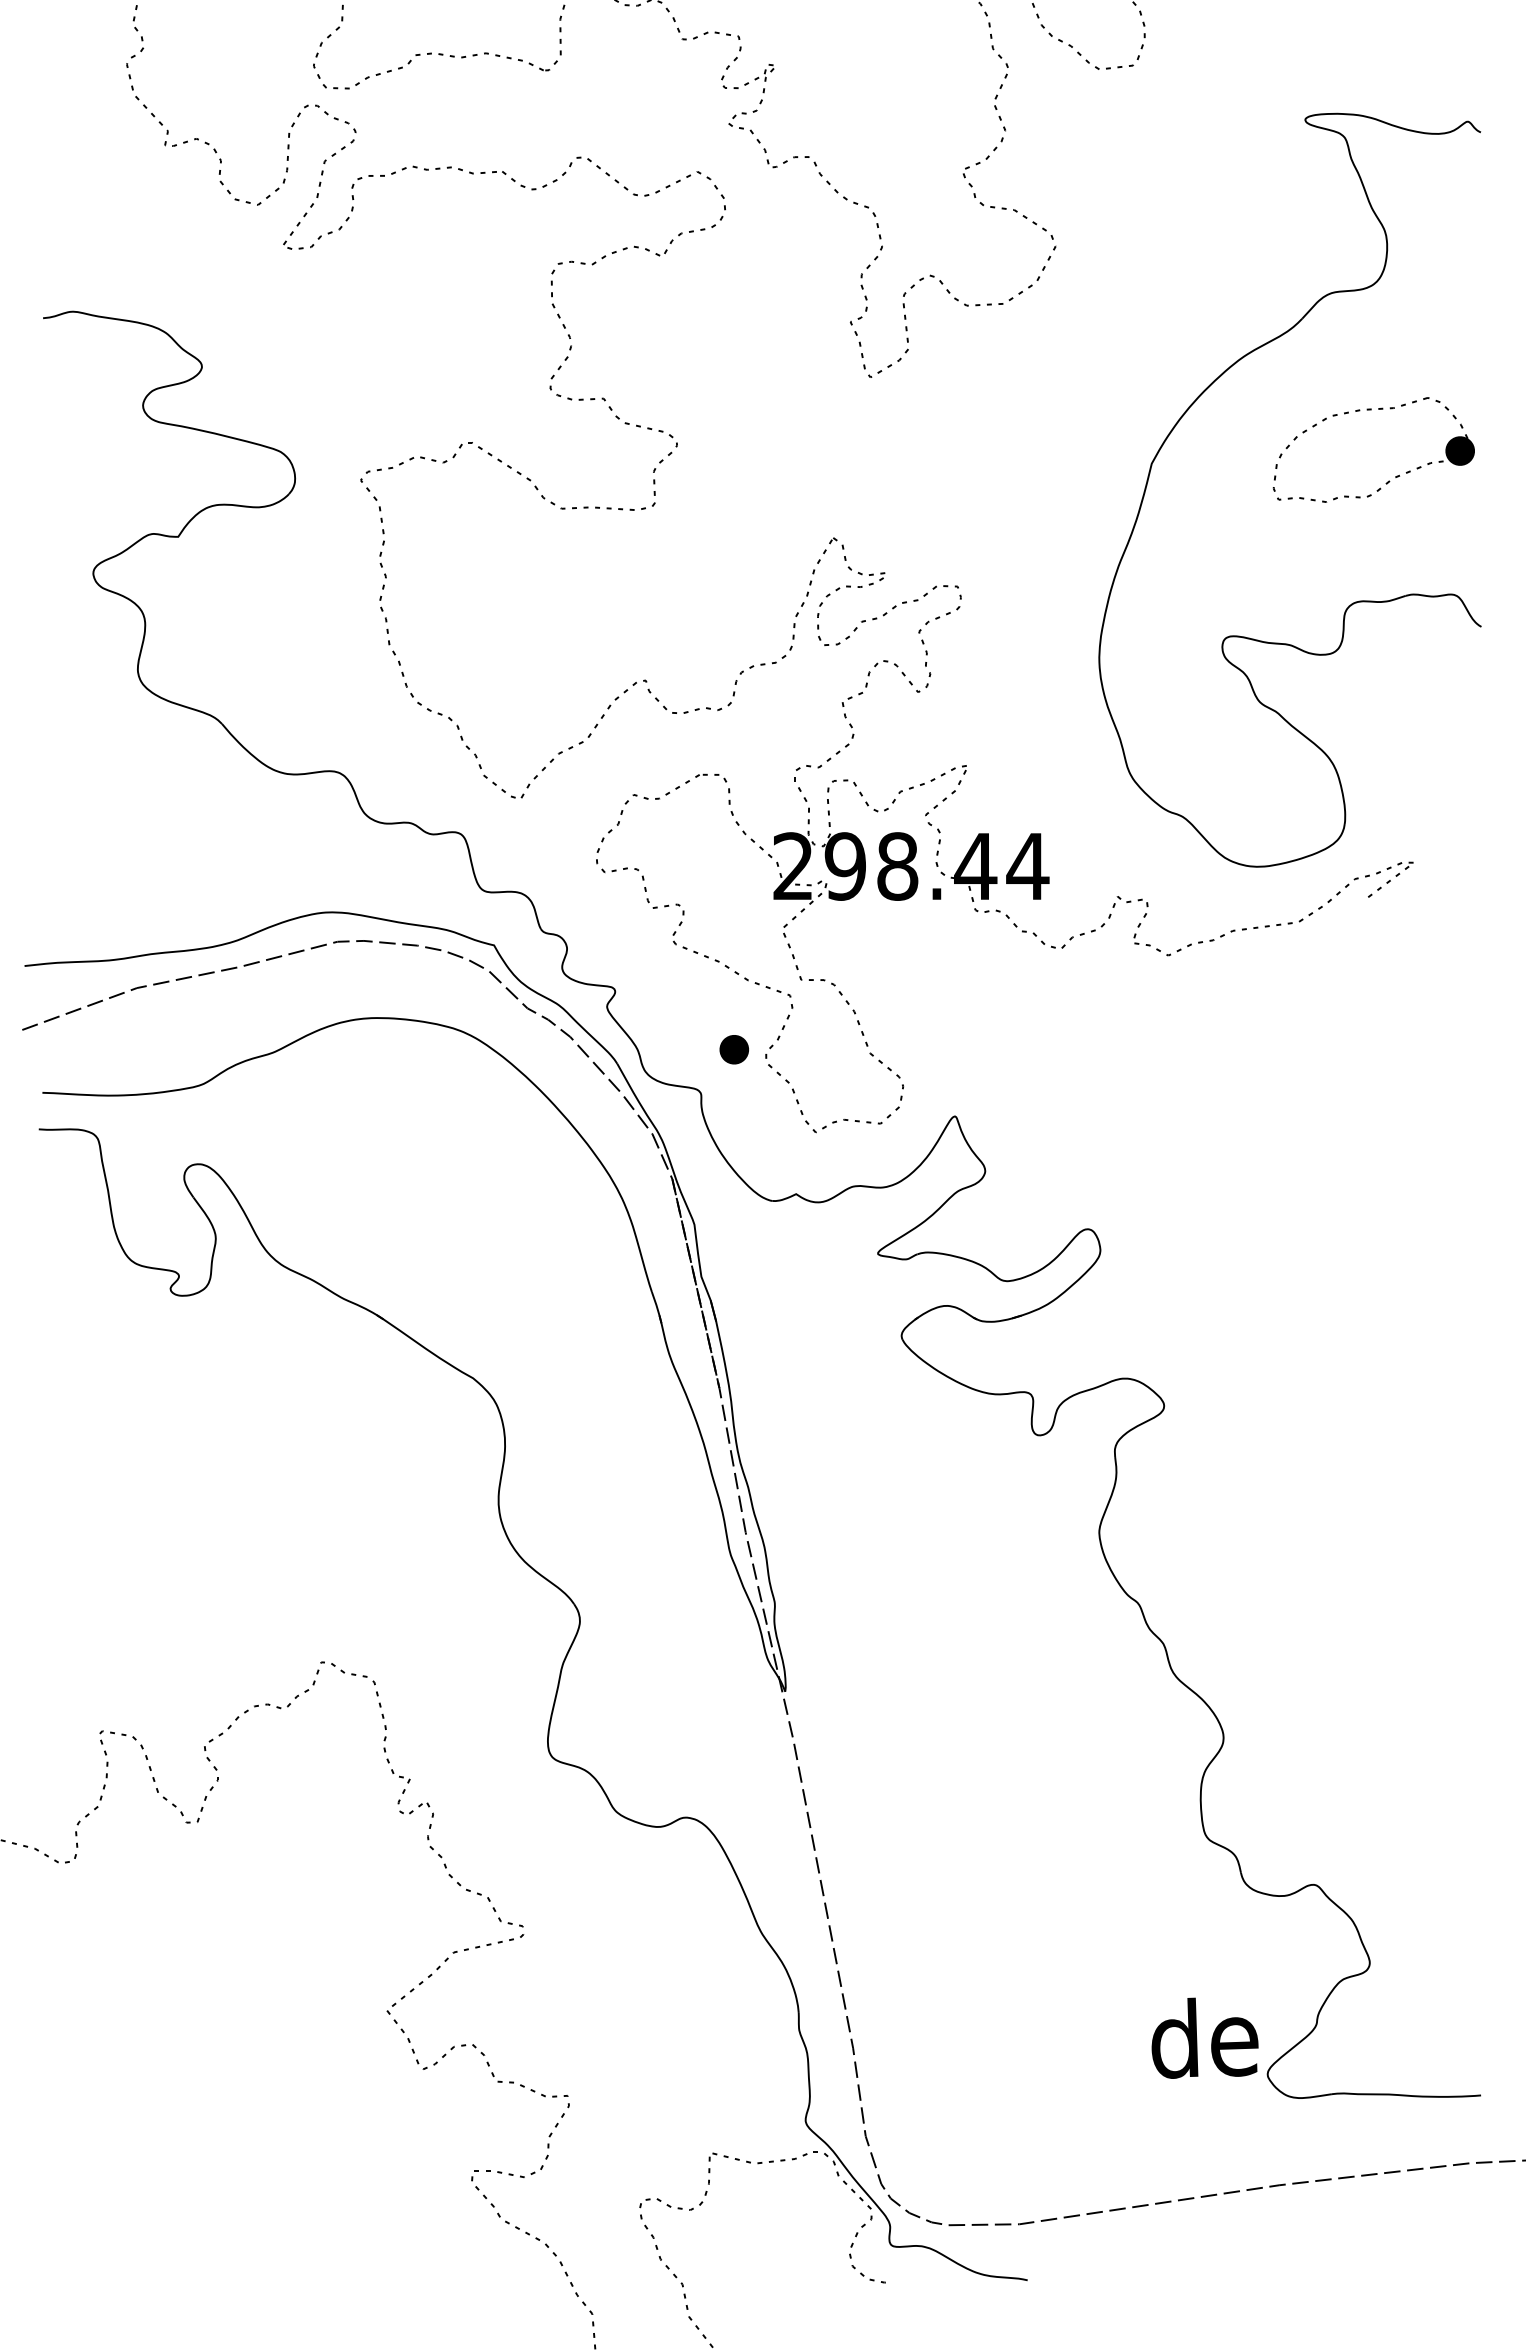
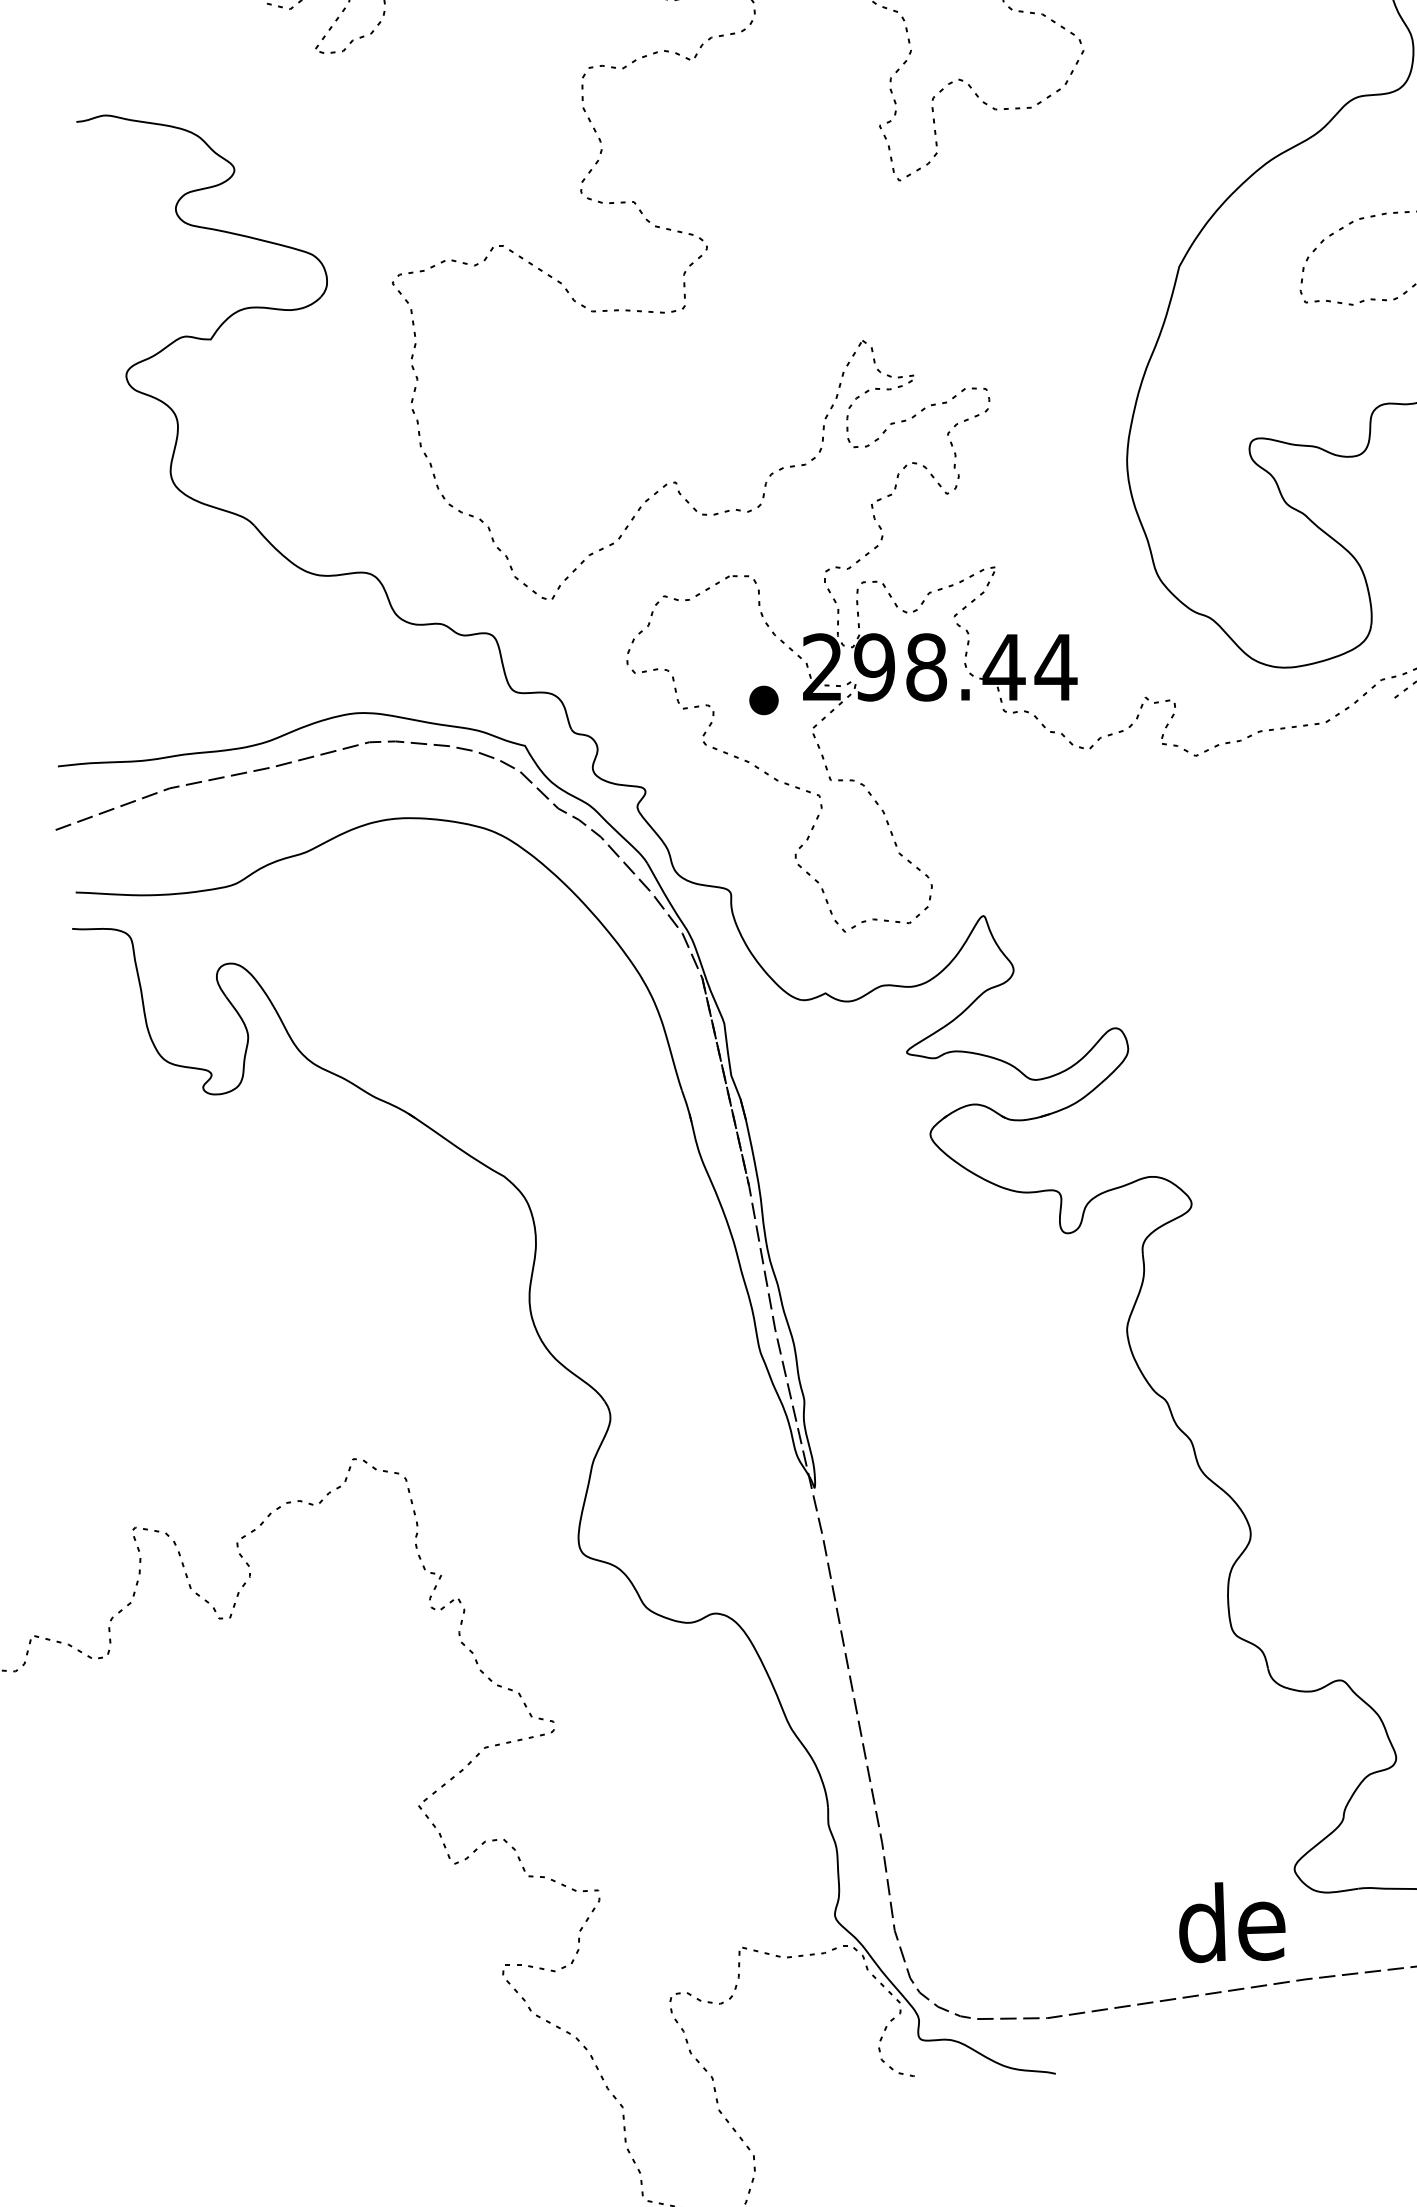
part: (733, 1049) -> (763, 700), moved
text: (1204, 2037) -> (1231, 1921), moved

